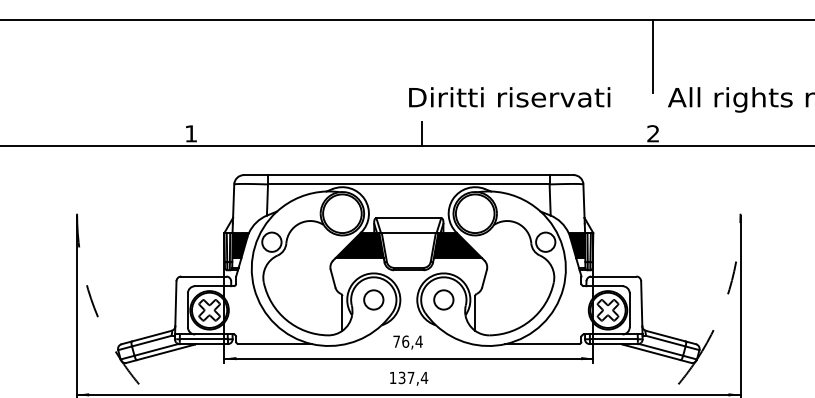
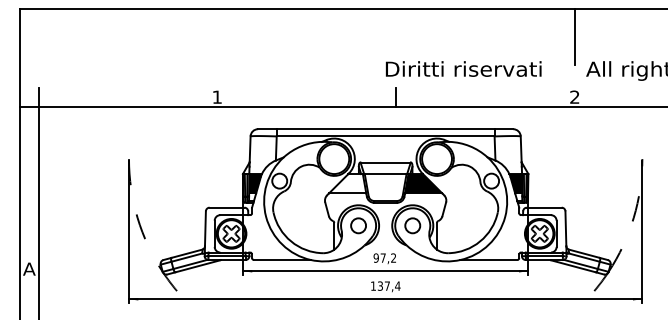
fill: (359, 245) -> (347, 183), removed
text: (407, 340) -> (384, 257), 76,4 -> 97,2

